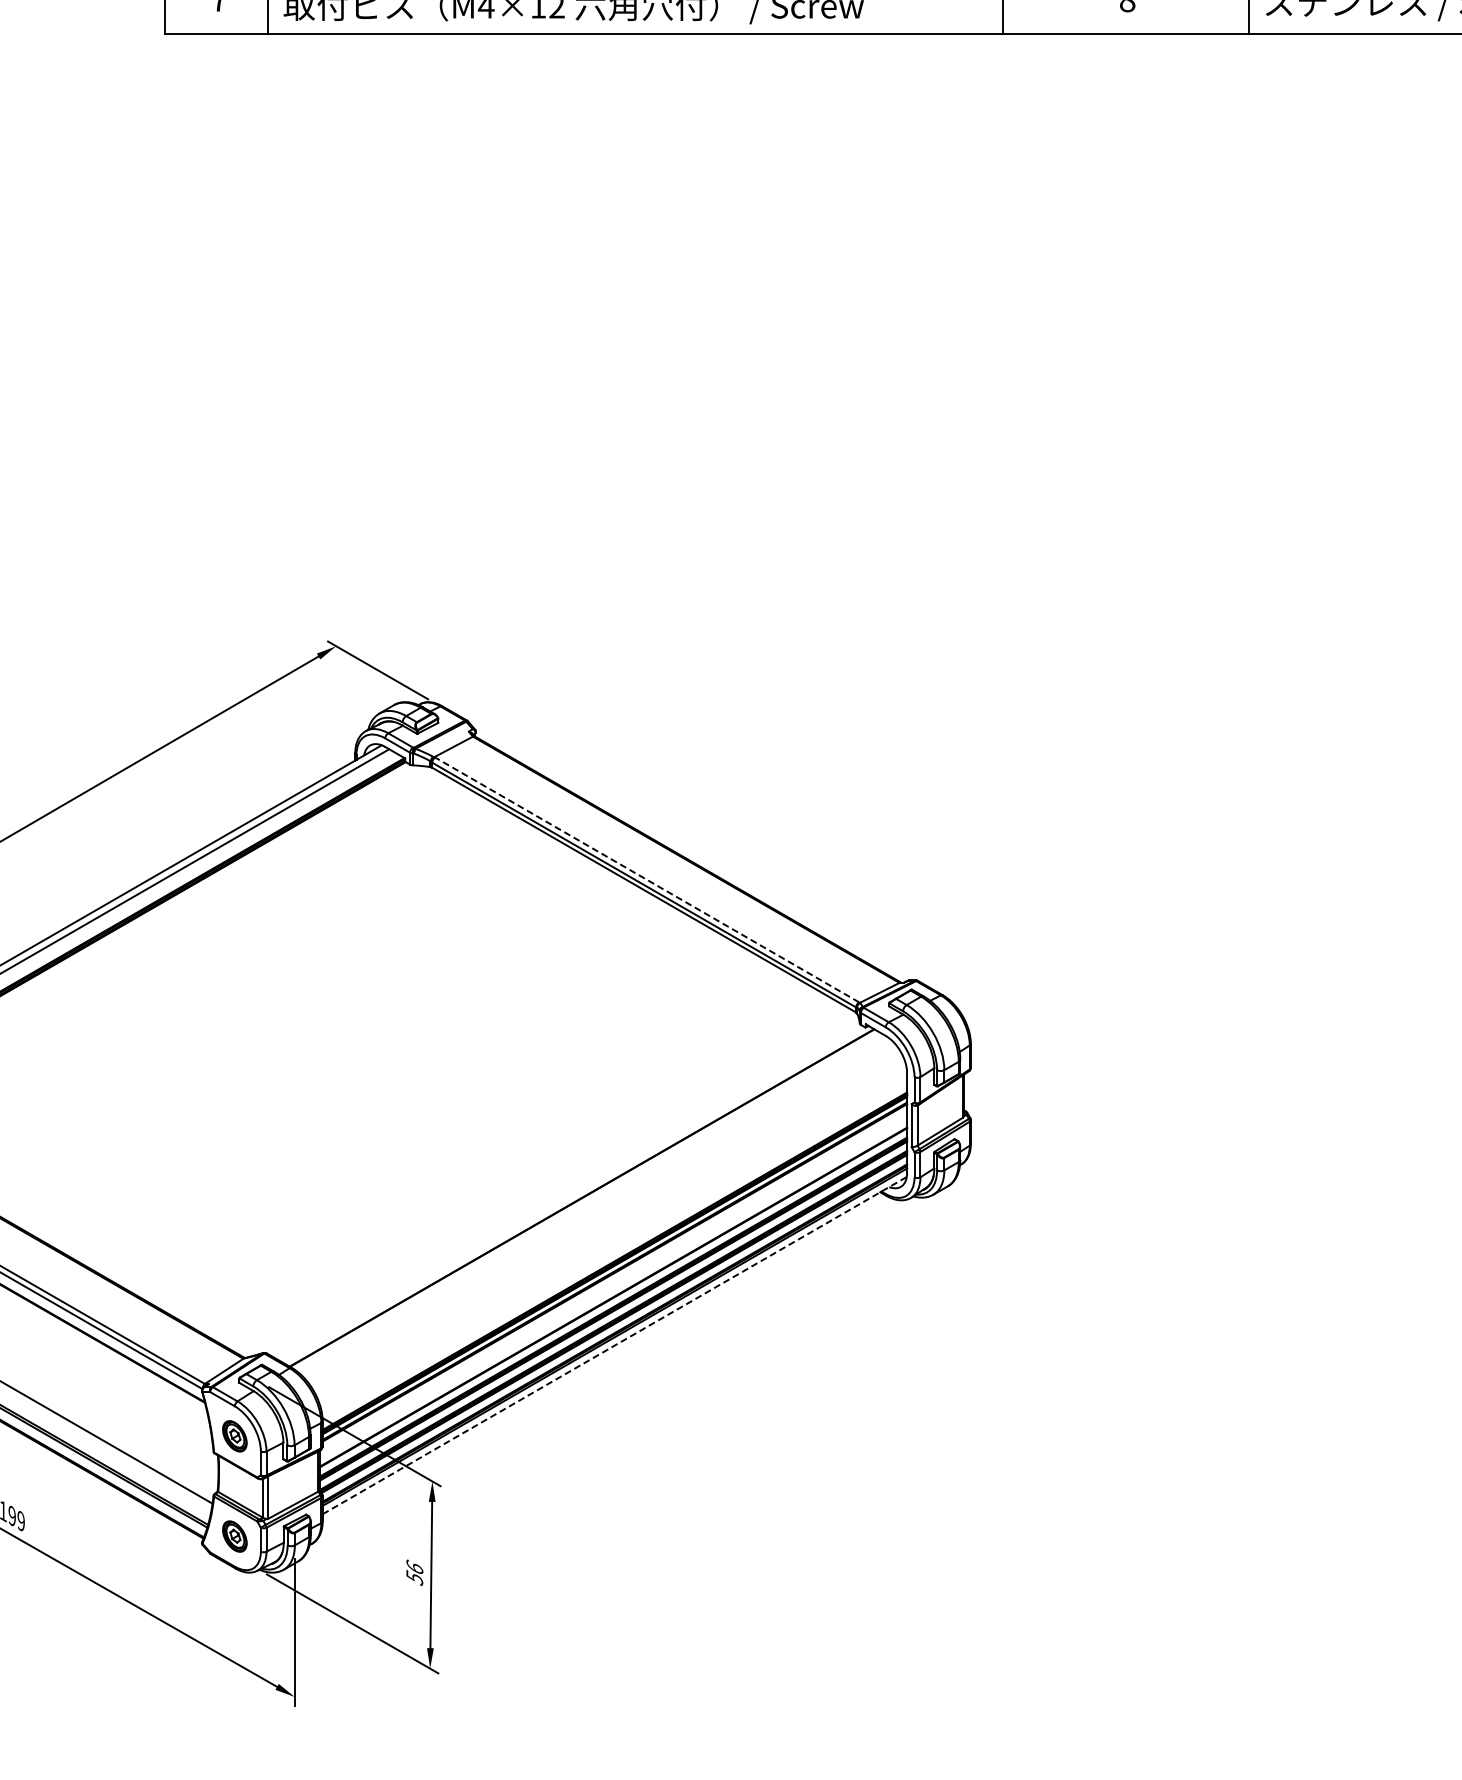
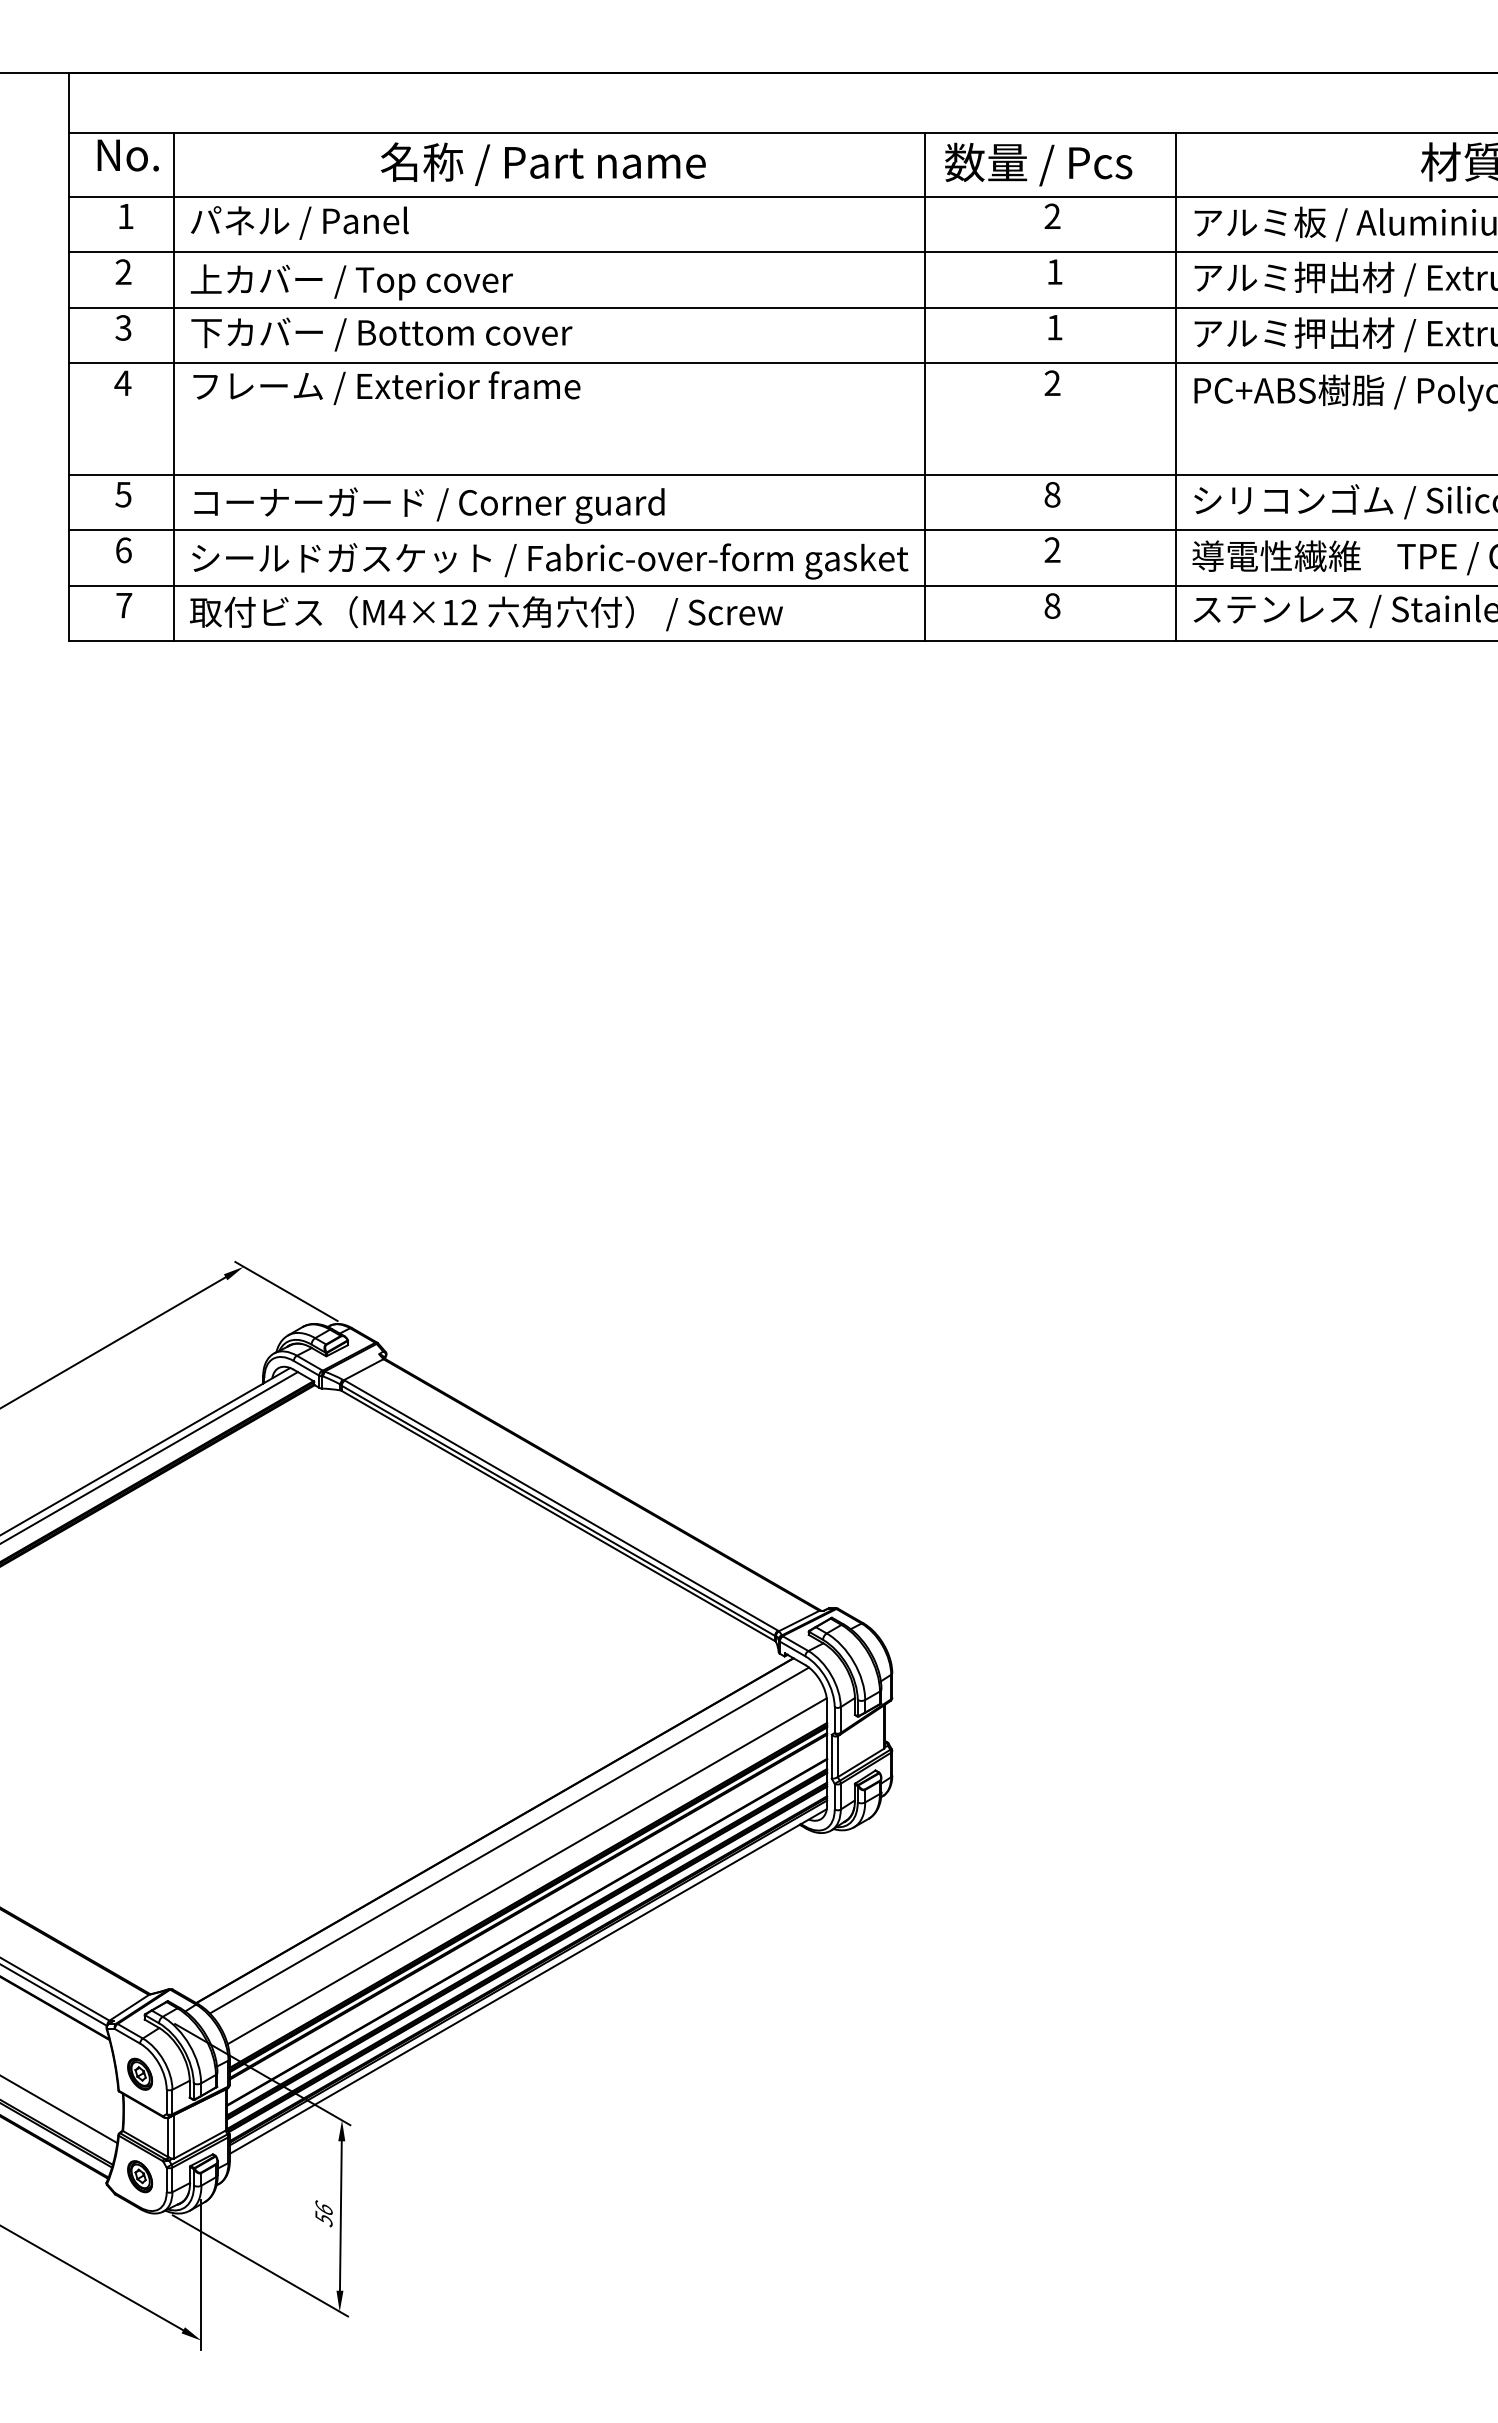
line: (647, 879) -> (561, 1505), dashed -> solid
line: (596, 1207) -> (509, 1840), added
line: (612, 1237) -> (526, 1871), added
line: (614, 1345) -> (528, 1981), dashed -> solid

